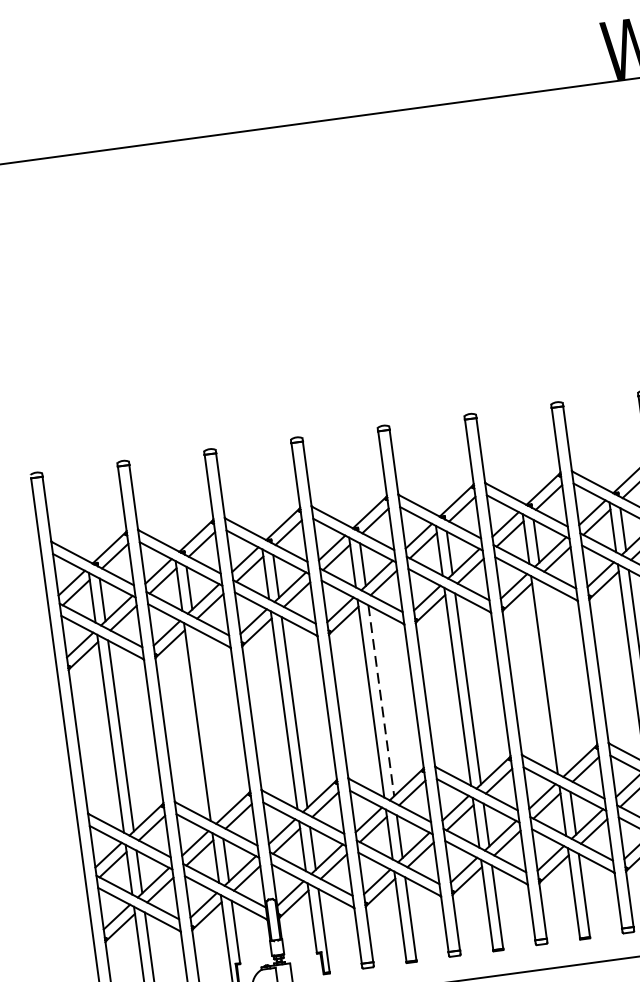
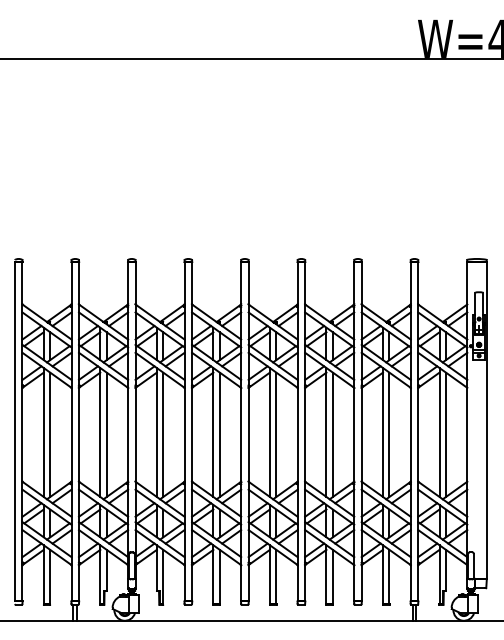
line: (554, 676) -> (332, 434), added
line: (380, 701) -> (219, 435), dashed -> solid
line: (207, 723) -> (106, 434), added

